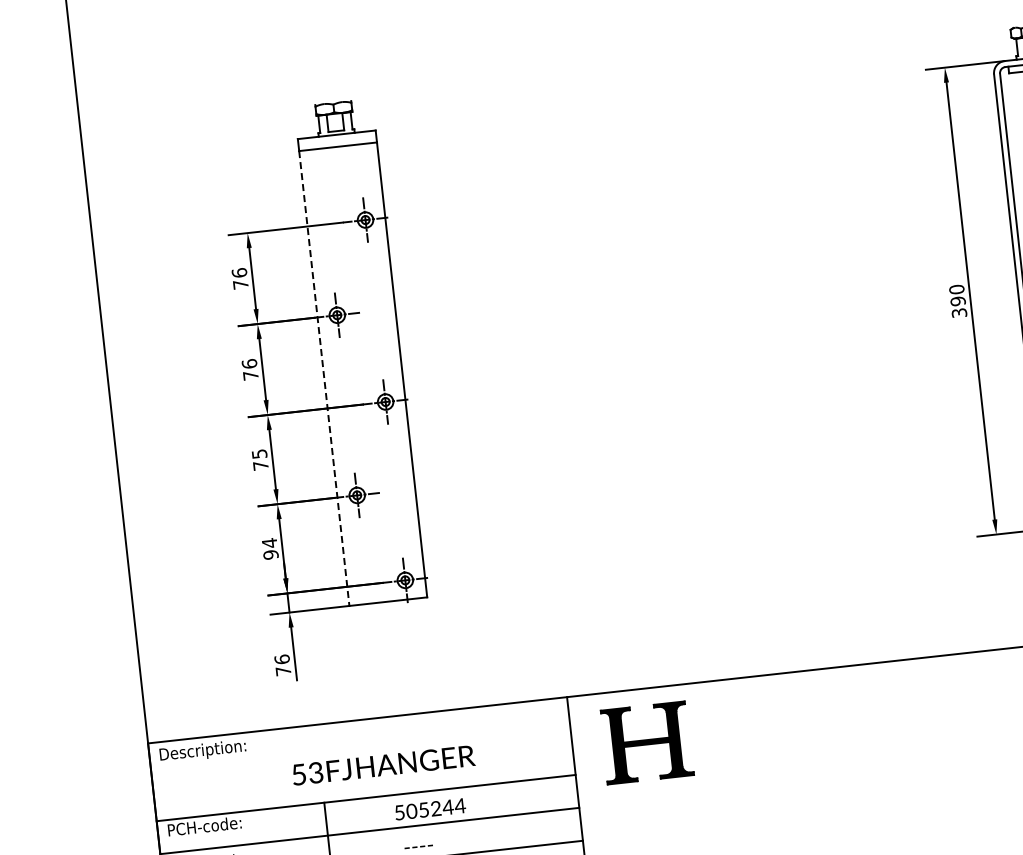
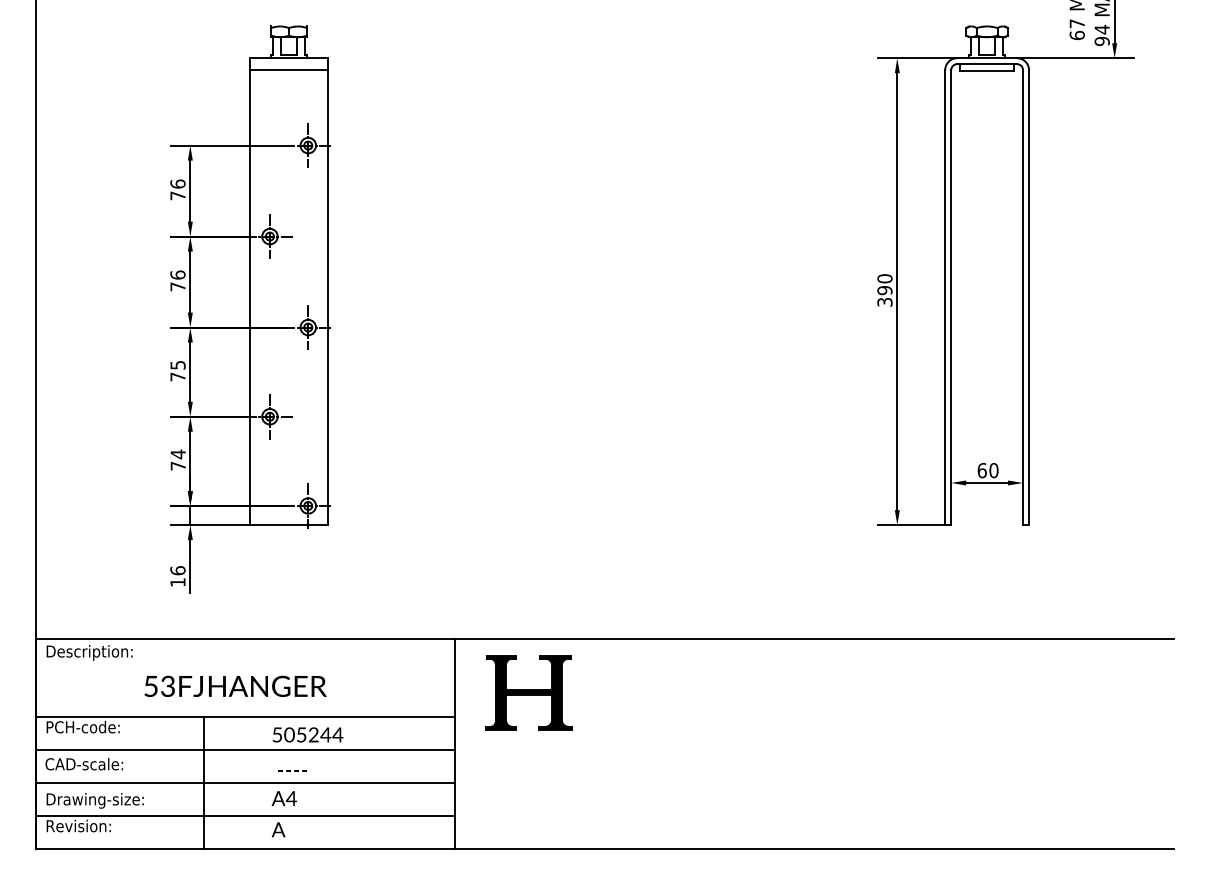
line: (324, 379) -> (250, 298), dashed -> solid
text: (270, 554) -> (177, 465), 94 -> 74
text: (283, 671) -> (177, 582), 76 -> 16
text: (383, 764) -> (235, 685), moved

